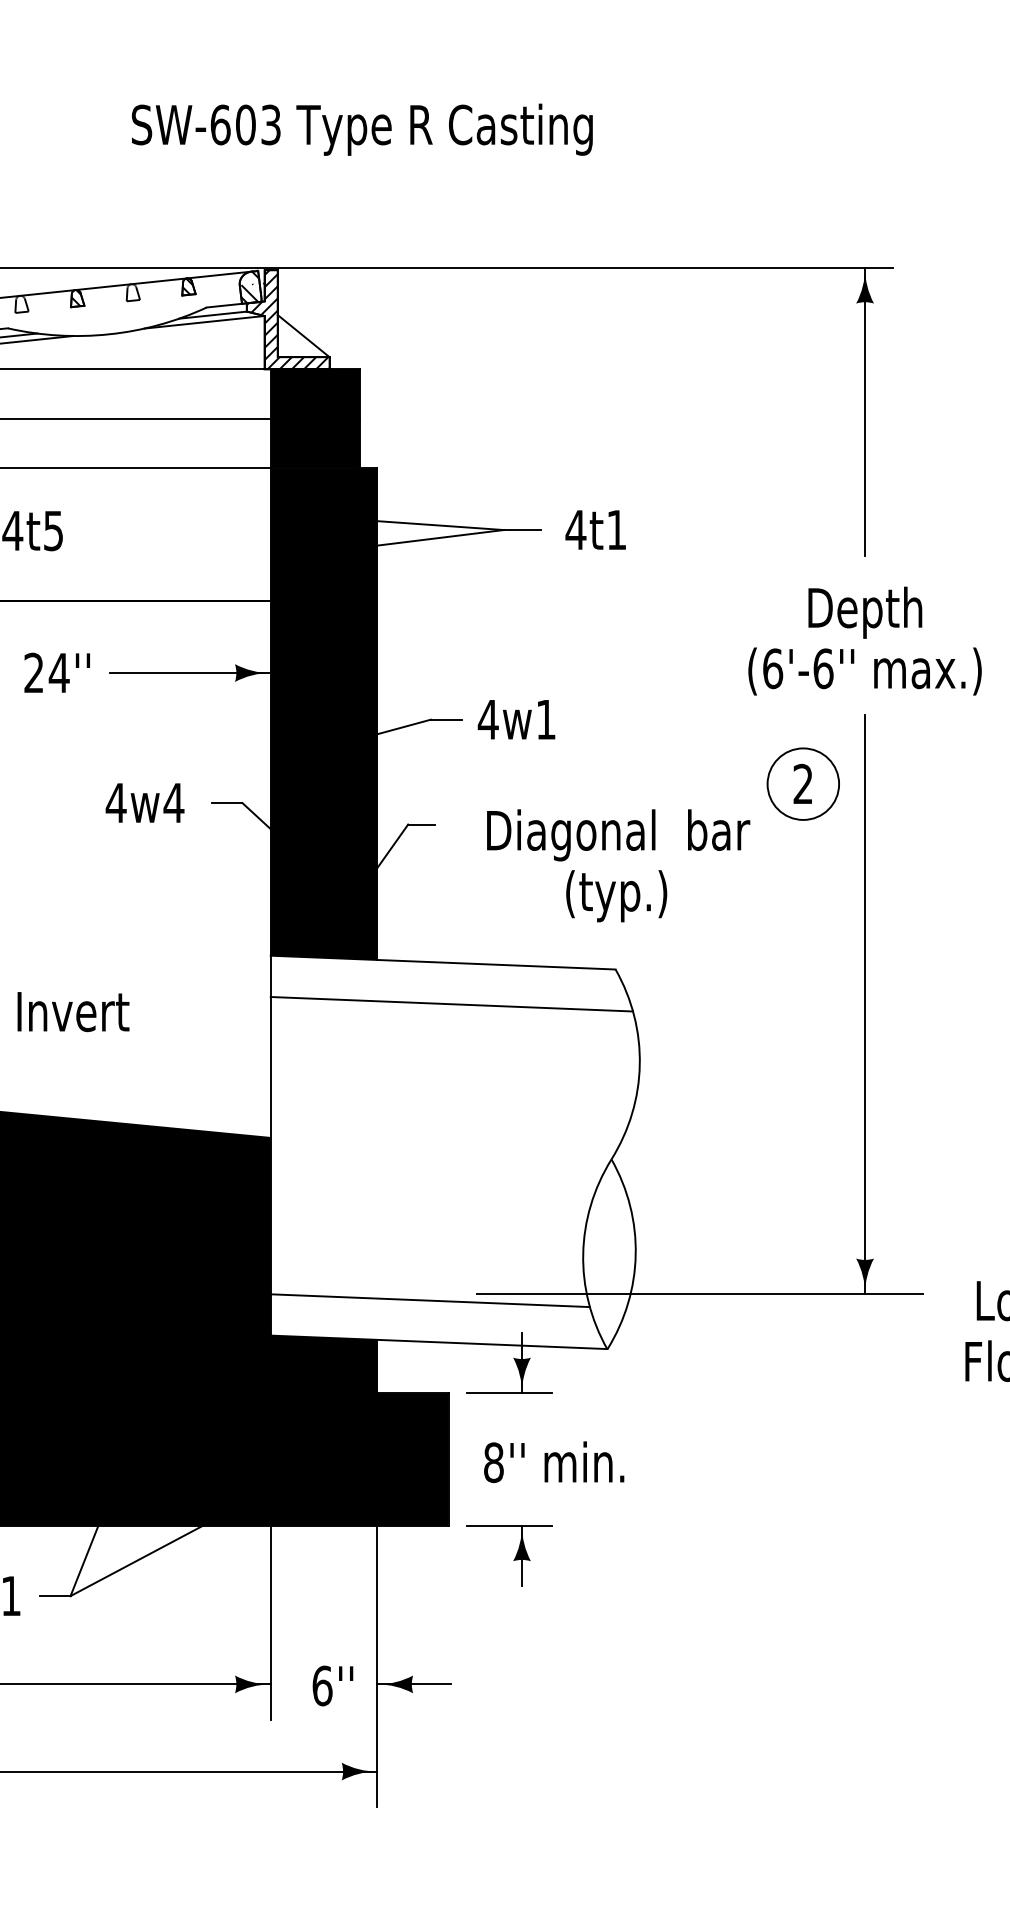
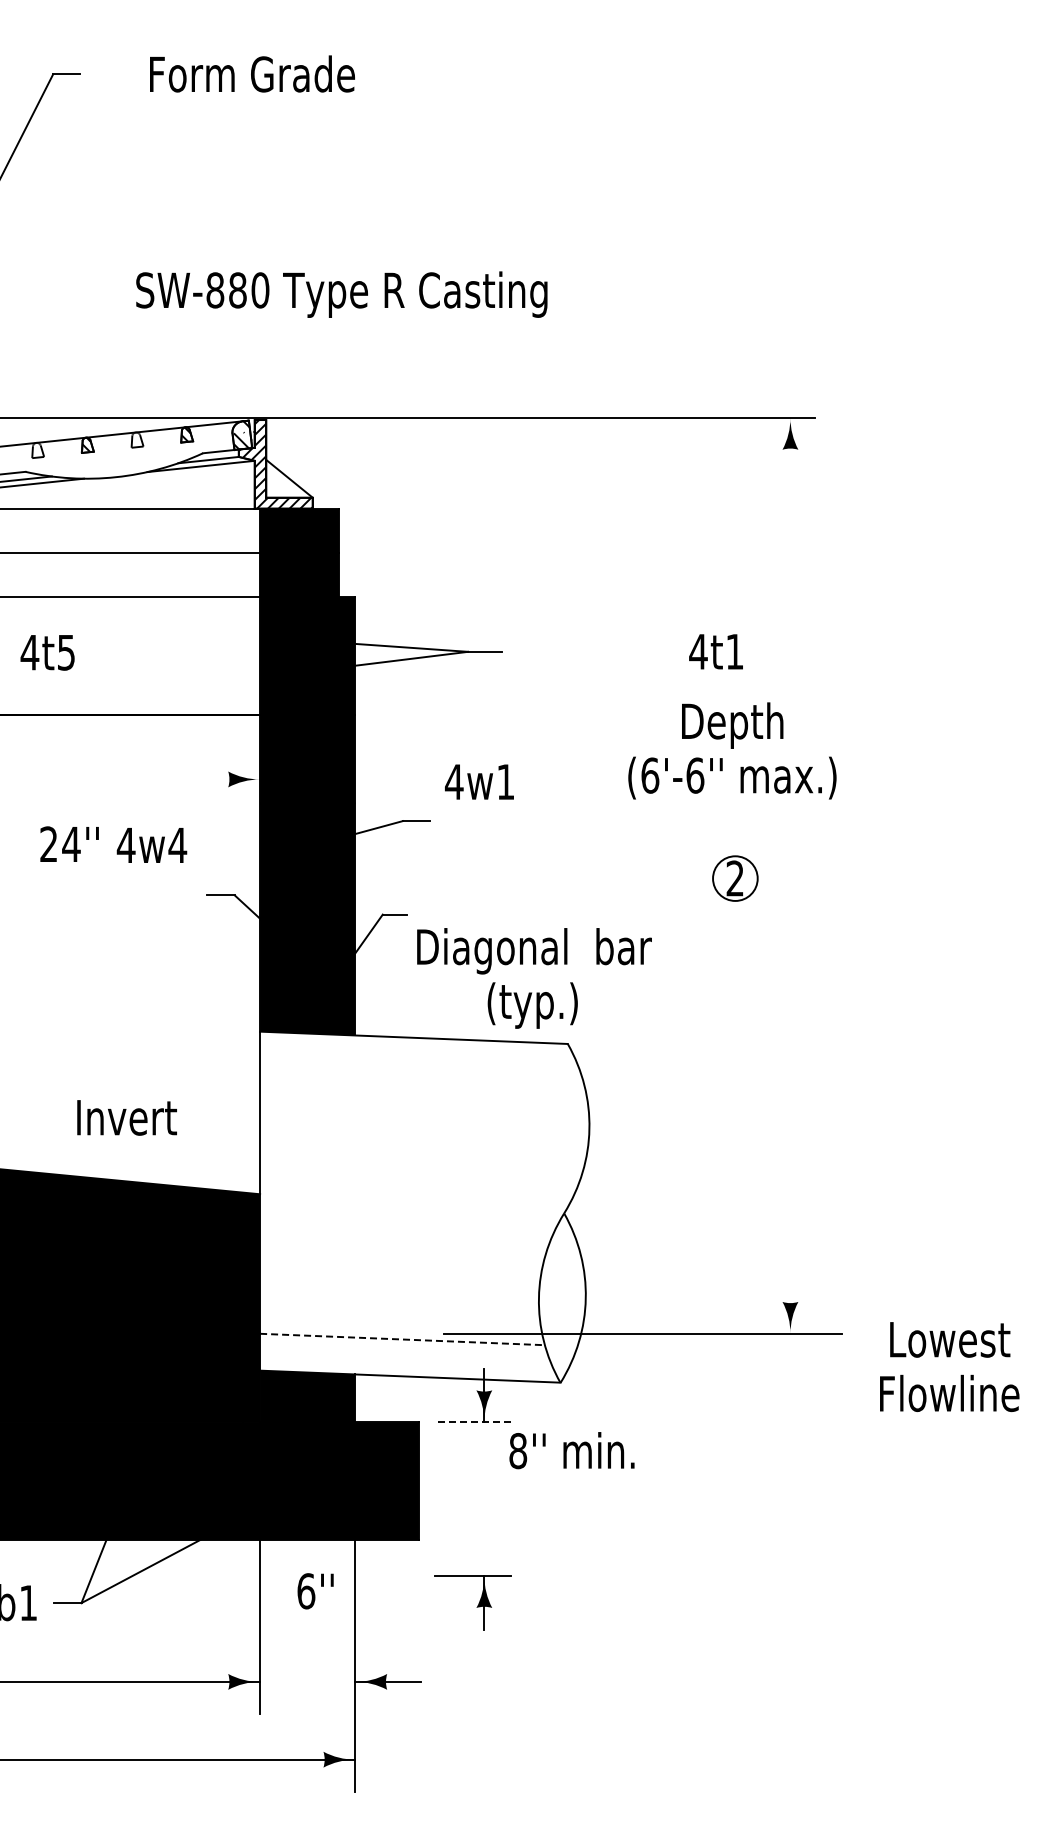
text: (245, 125) -> (237, 290), SW-603 -> SW-880
line: (865, 411) -> (790, 546), removed
text: (595, 529) -> (715, 651), moved
text: (865, 640) -> (732, 750), moved
text: (57, 671) -> (69, 843), moved
line: (190, 673) -> (188, 779), removed
text: (516, 719) -> (479, 781), moved
circle: (803, 784) -> (735, 878), size x0.7
text: (144, 803) -> (151, 845), moved
text: (618, 865) -> (534, 978), moved
line: (451, 1003) -> (421, 1074), removed
line: (865, 1004) -> (790, 1075), removed
text: (72, 1011) -> (126, 1117), moved
line: (430, 1300) -> (402, 1339), solid -> dashed
line: (509, 1393) -> (473, 1422), solid -> dashed
text: (553, 1462) -> (571, 1450), moved
part: (508, 1555) -> (472, 1602), moved
text: (332, 1686) -> (315, 1591), moved

